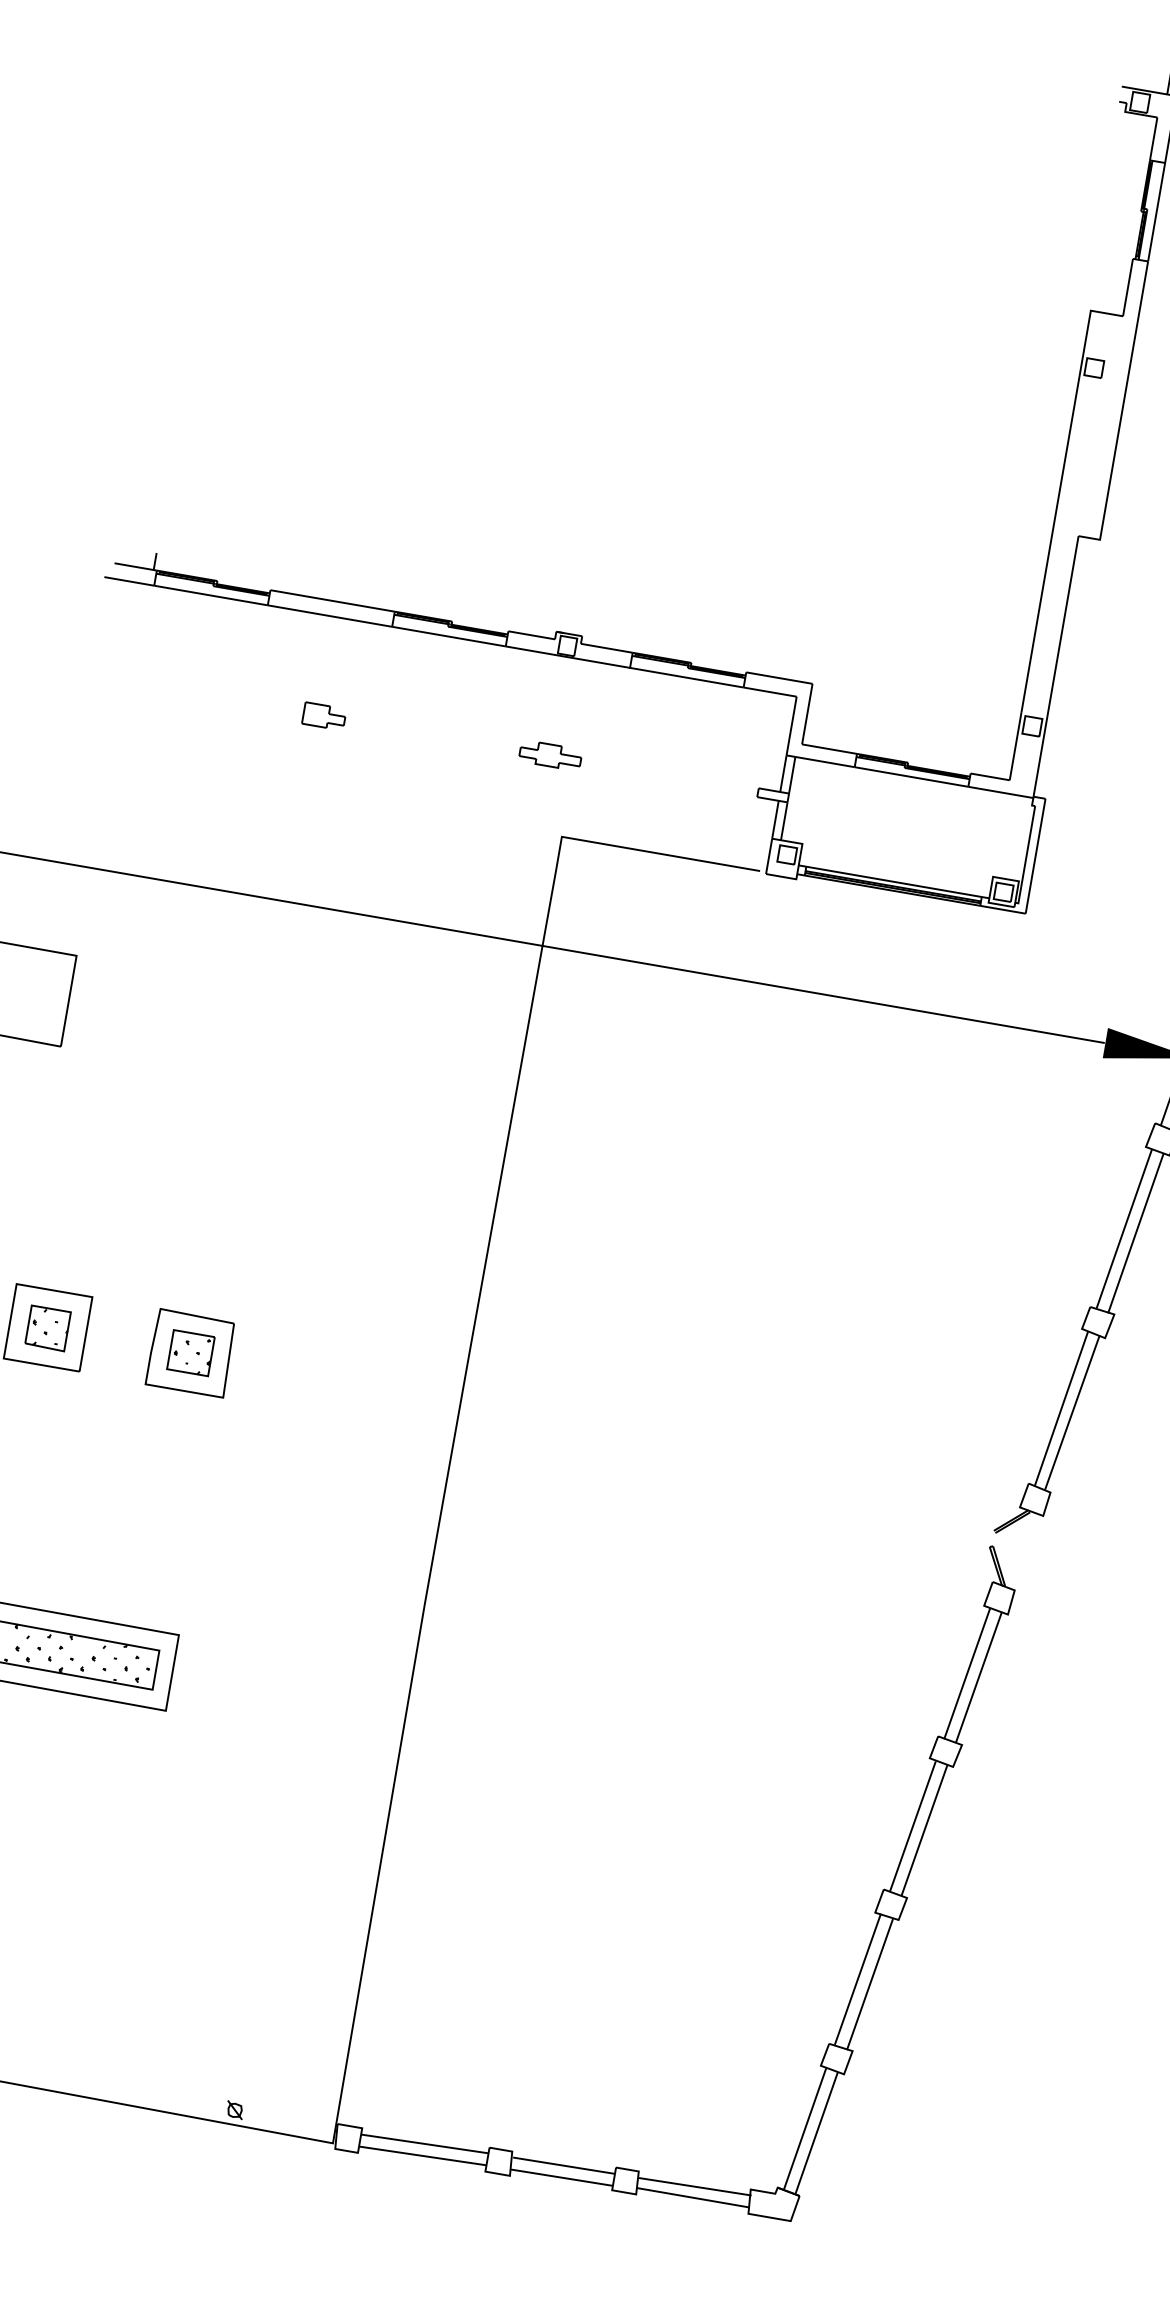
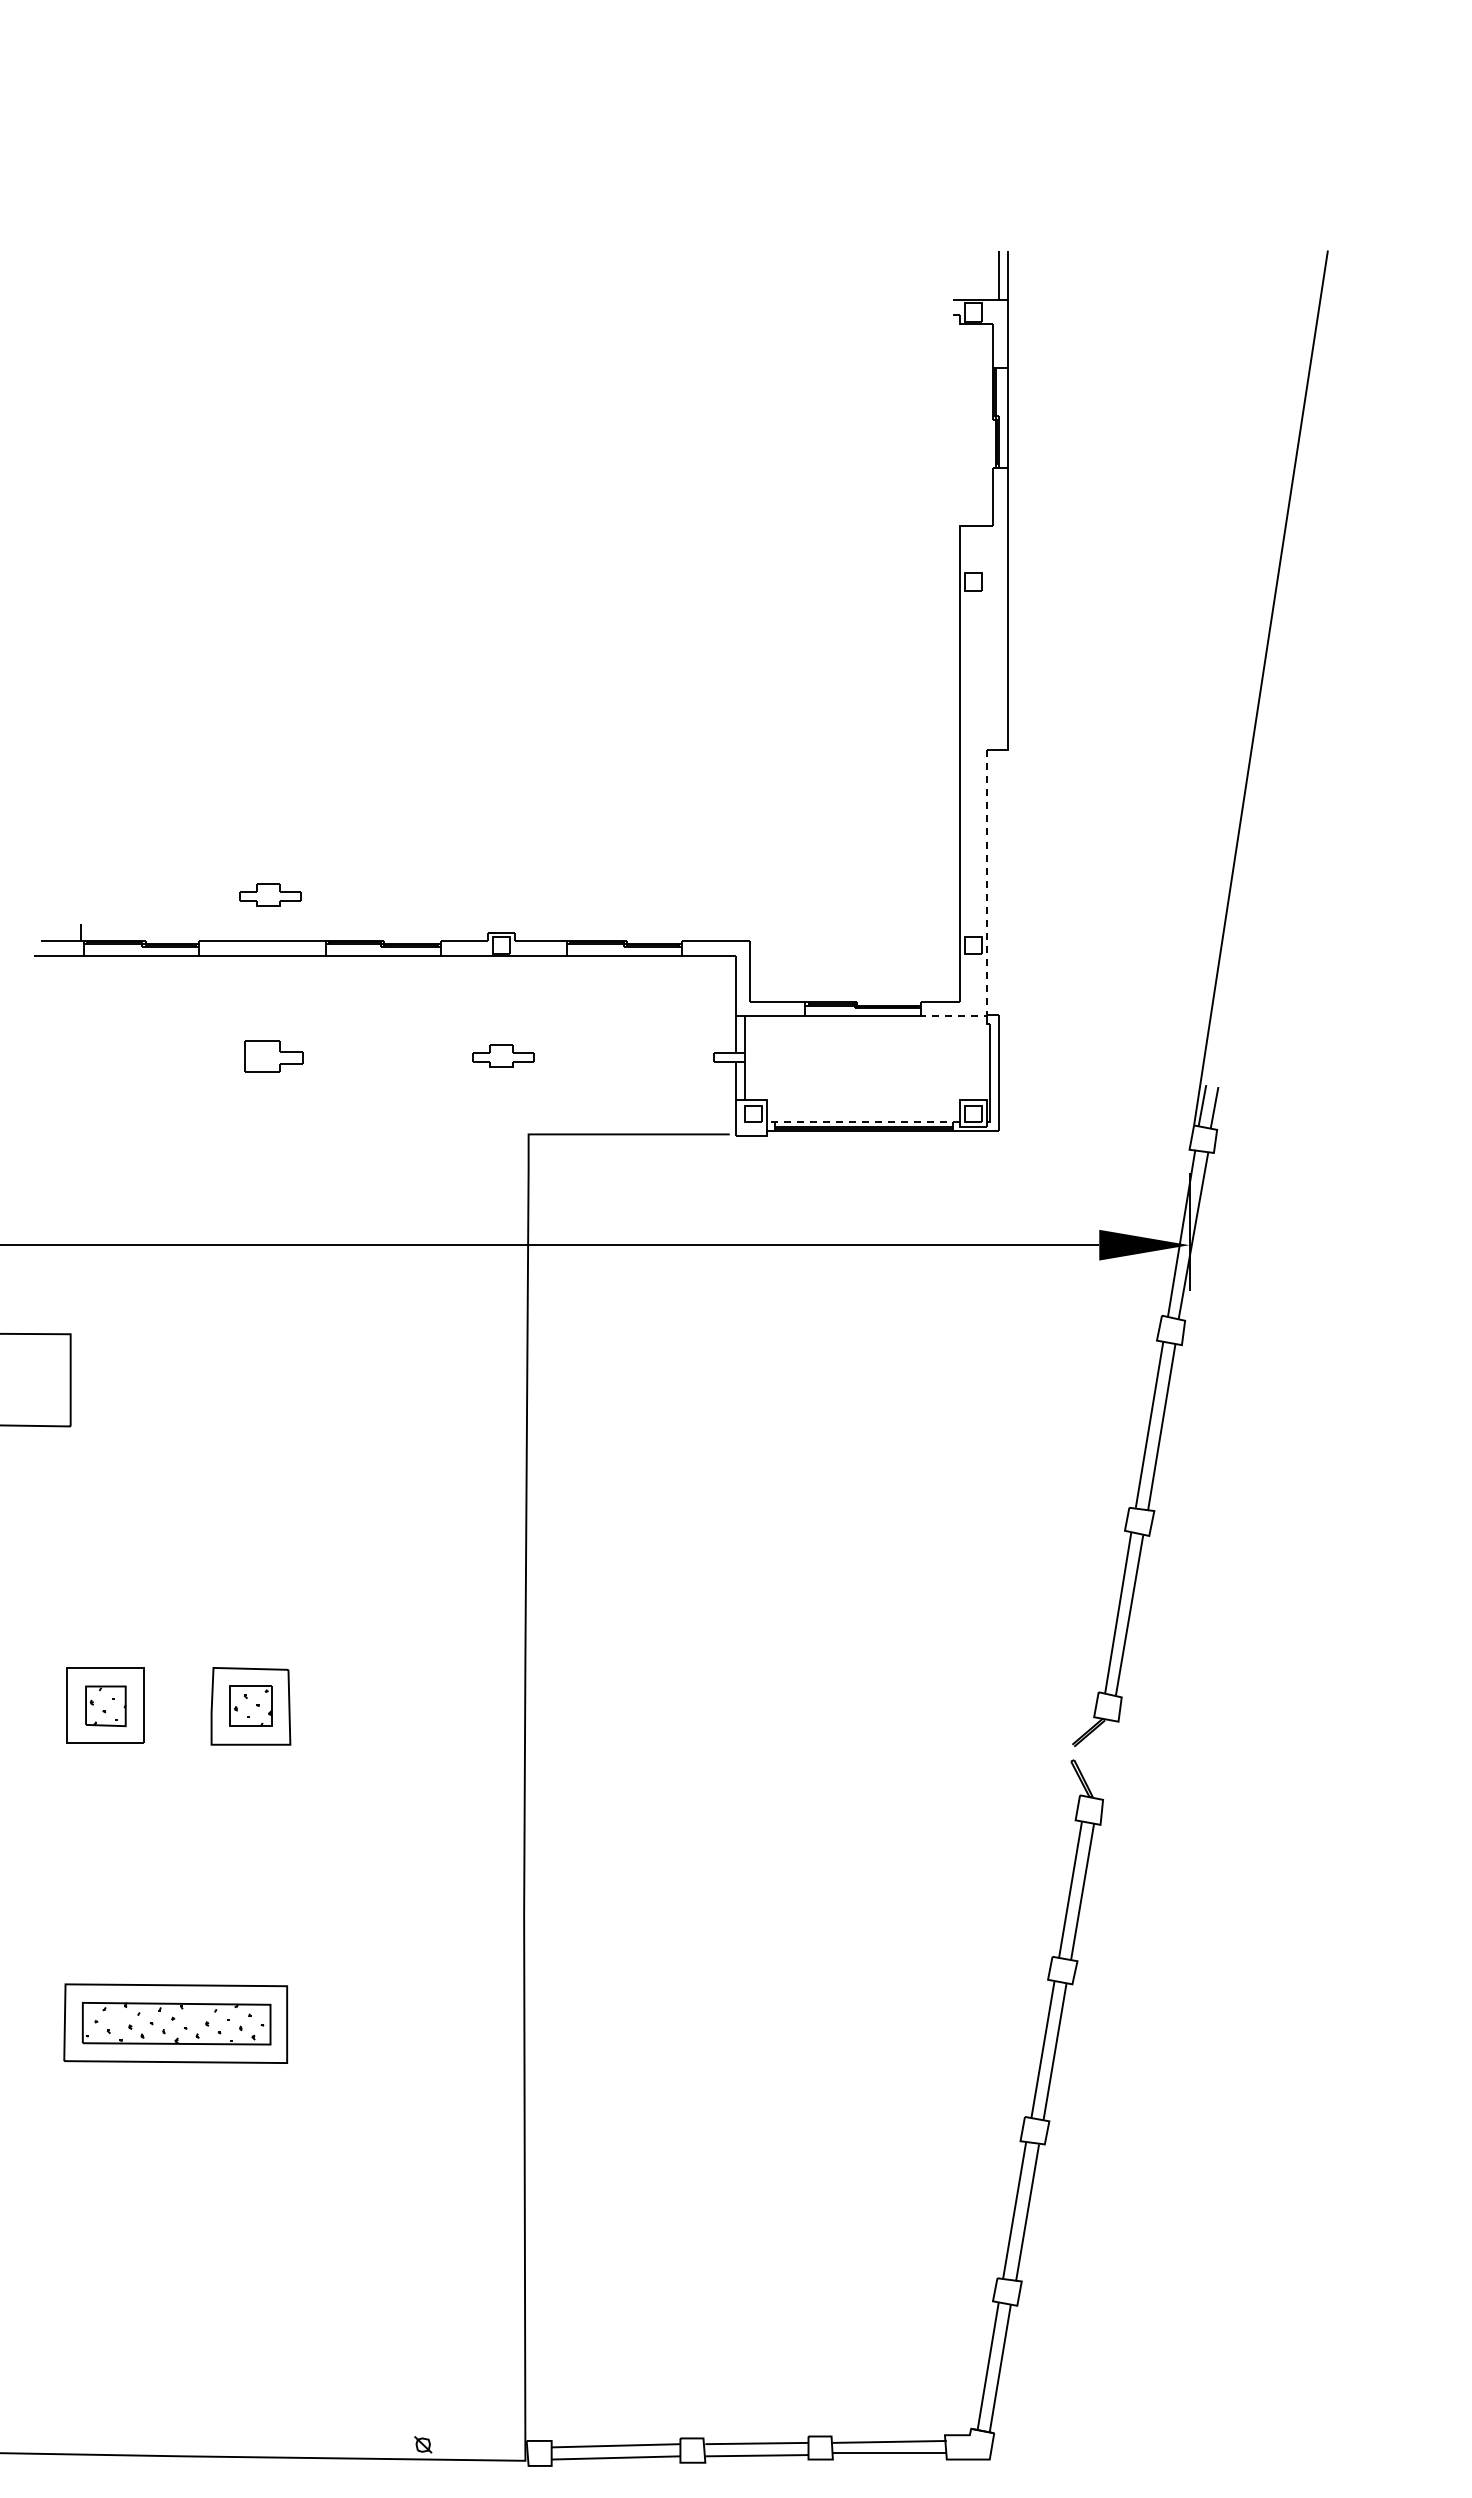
part: (348, 556) -> (270, 894), added
line: (1050, 701) -> (986, 917), solid -> dashed
part: (323, 715) -> (273, 1055), size x1.4
line: (893, 882) -> (863, 1122), solid -> dashed

